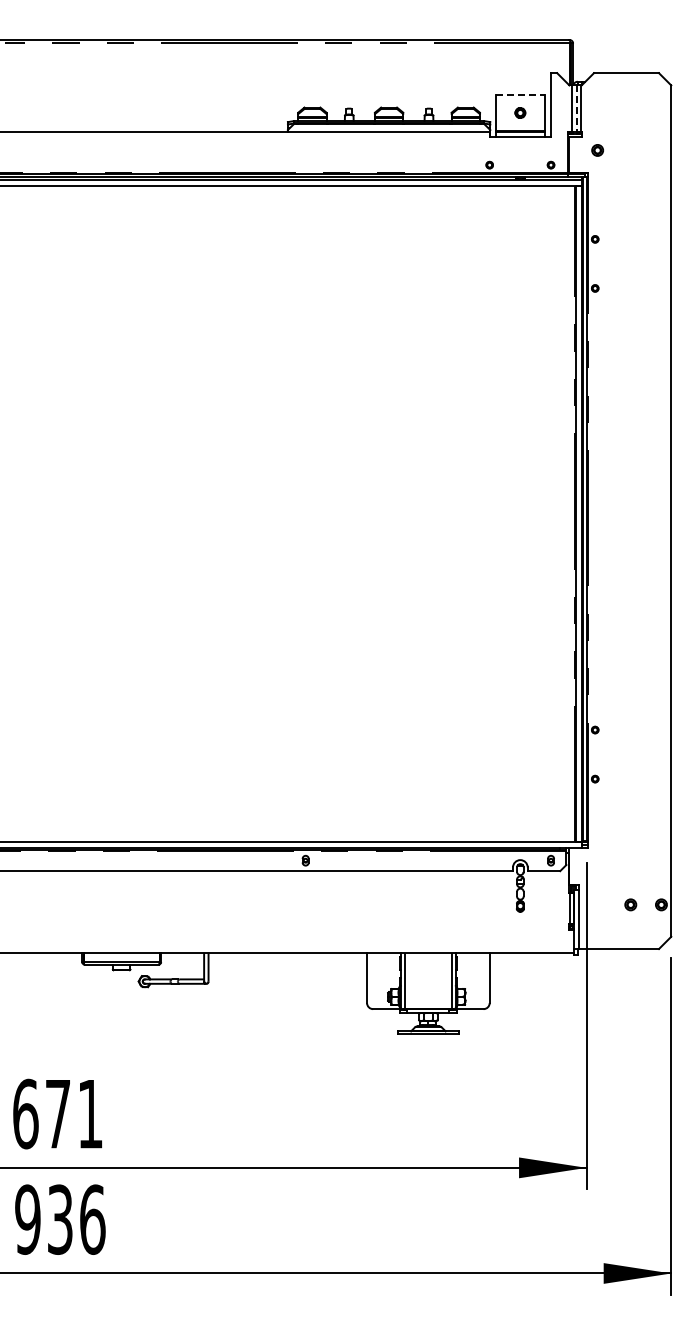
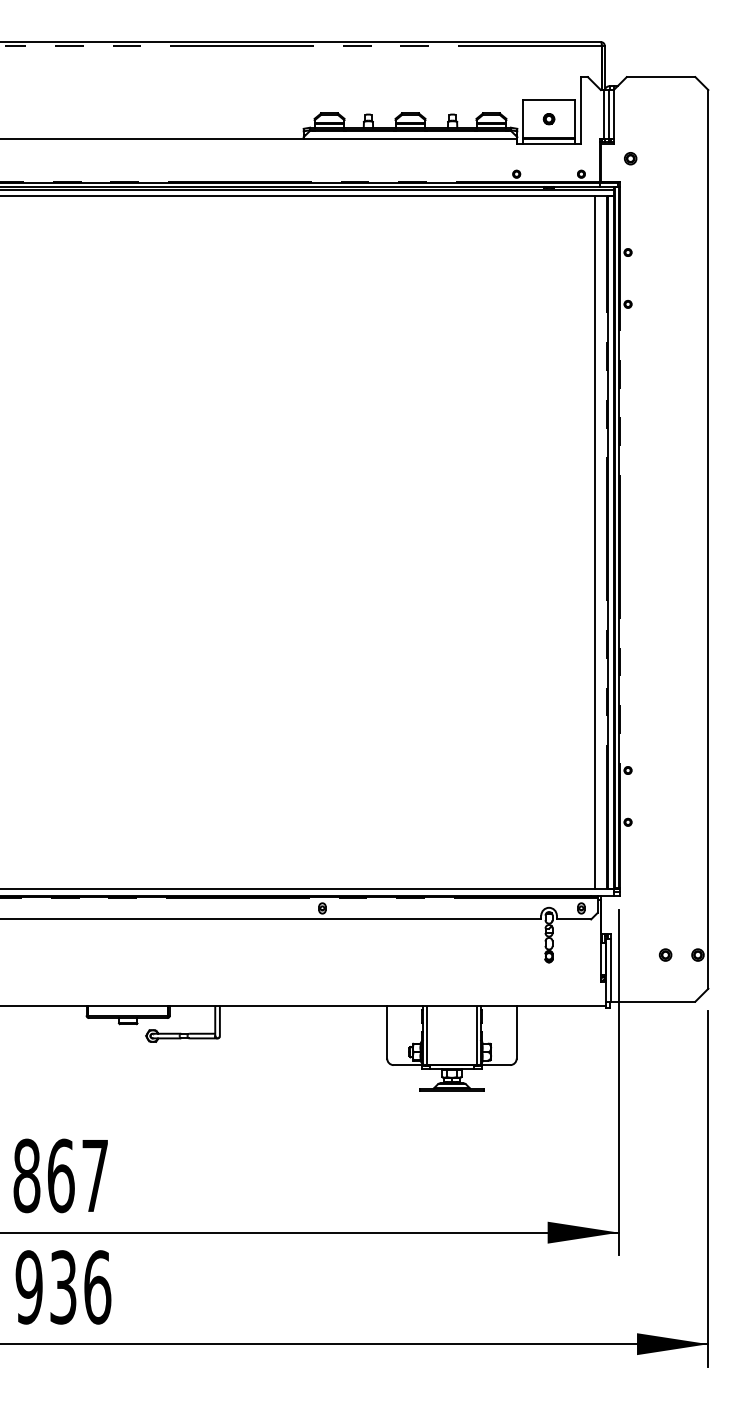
line: (520, 95) -> (549, 100), dashed -> solid
line: (576, 109) -> (608, 115), dashed -> solid
line: (563, 514) -> (594, 542), added
text: (57, 1113) -> (60, 1175), 671 -> 867

